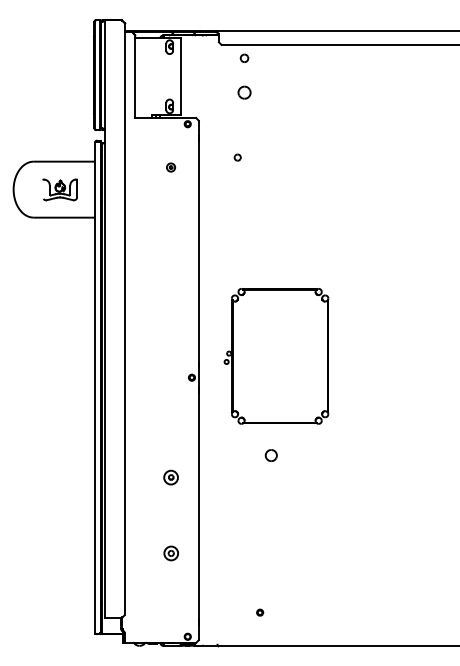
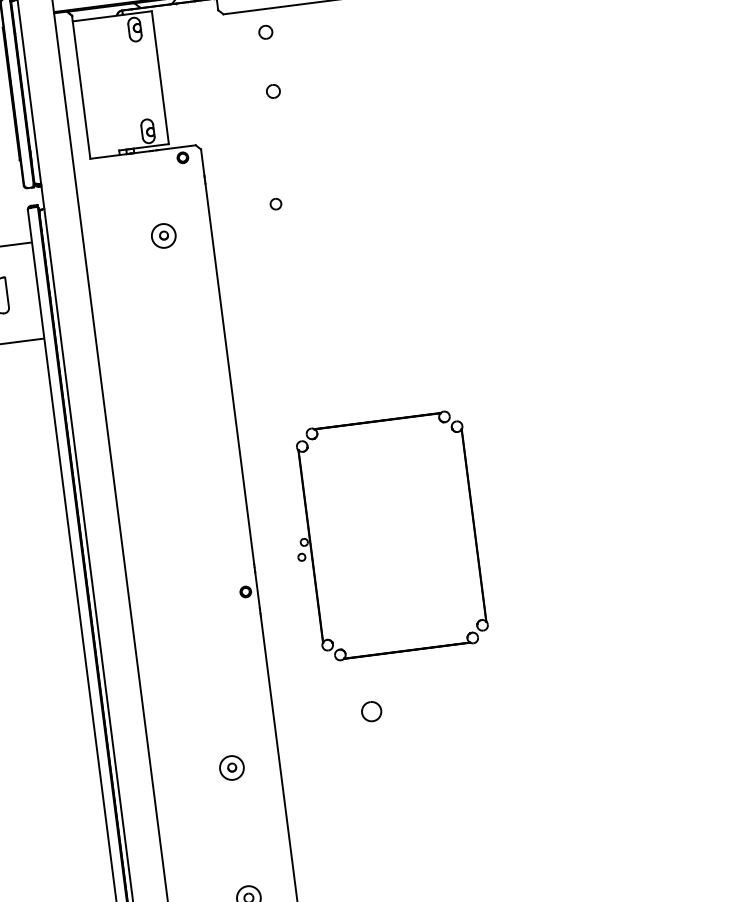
part: (244, 92) -> (273, 90), size x0.62
part: (170, 167) -> (162, 235), size x1.67
part: (270, 455) -> (370, 711), moved

